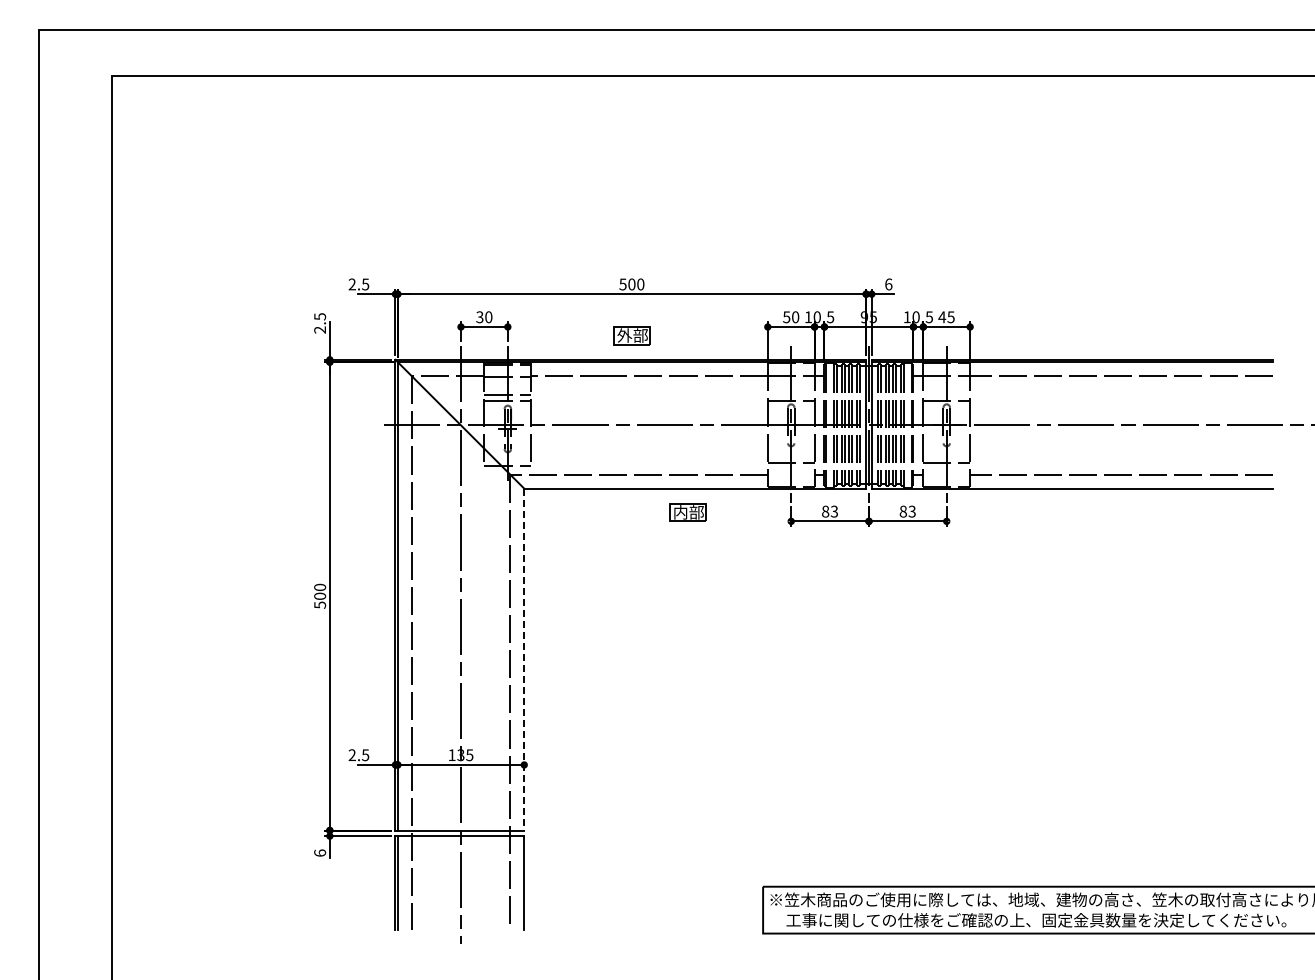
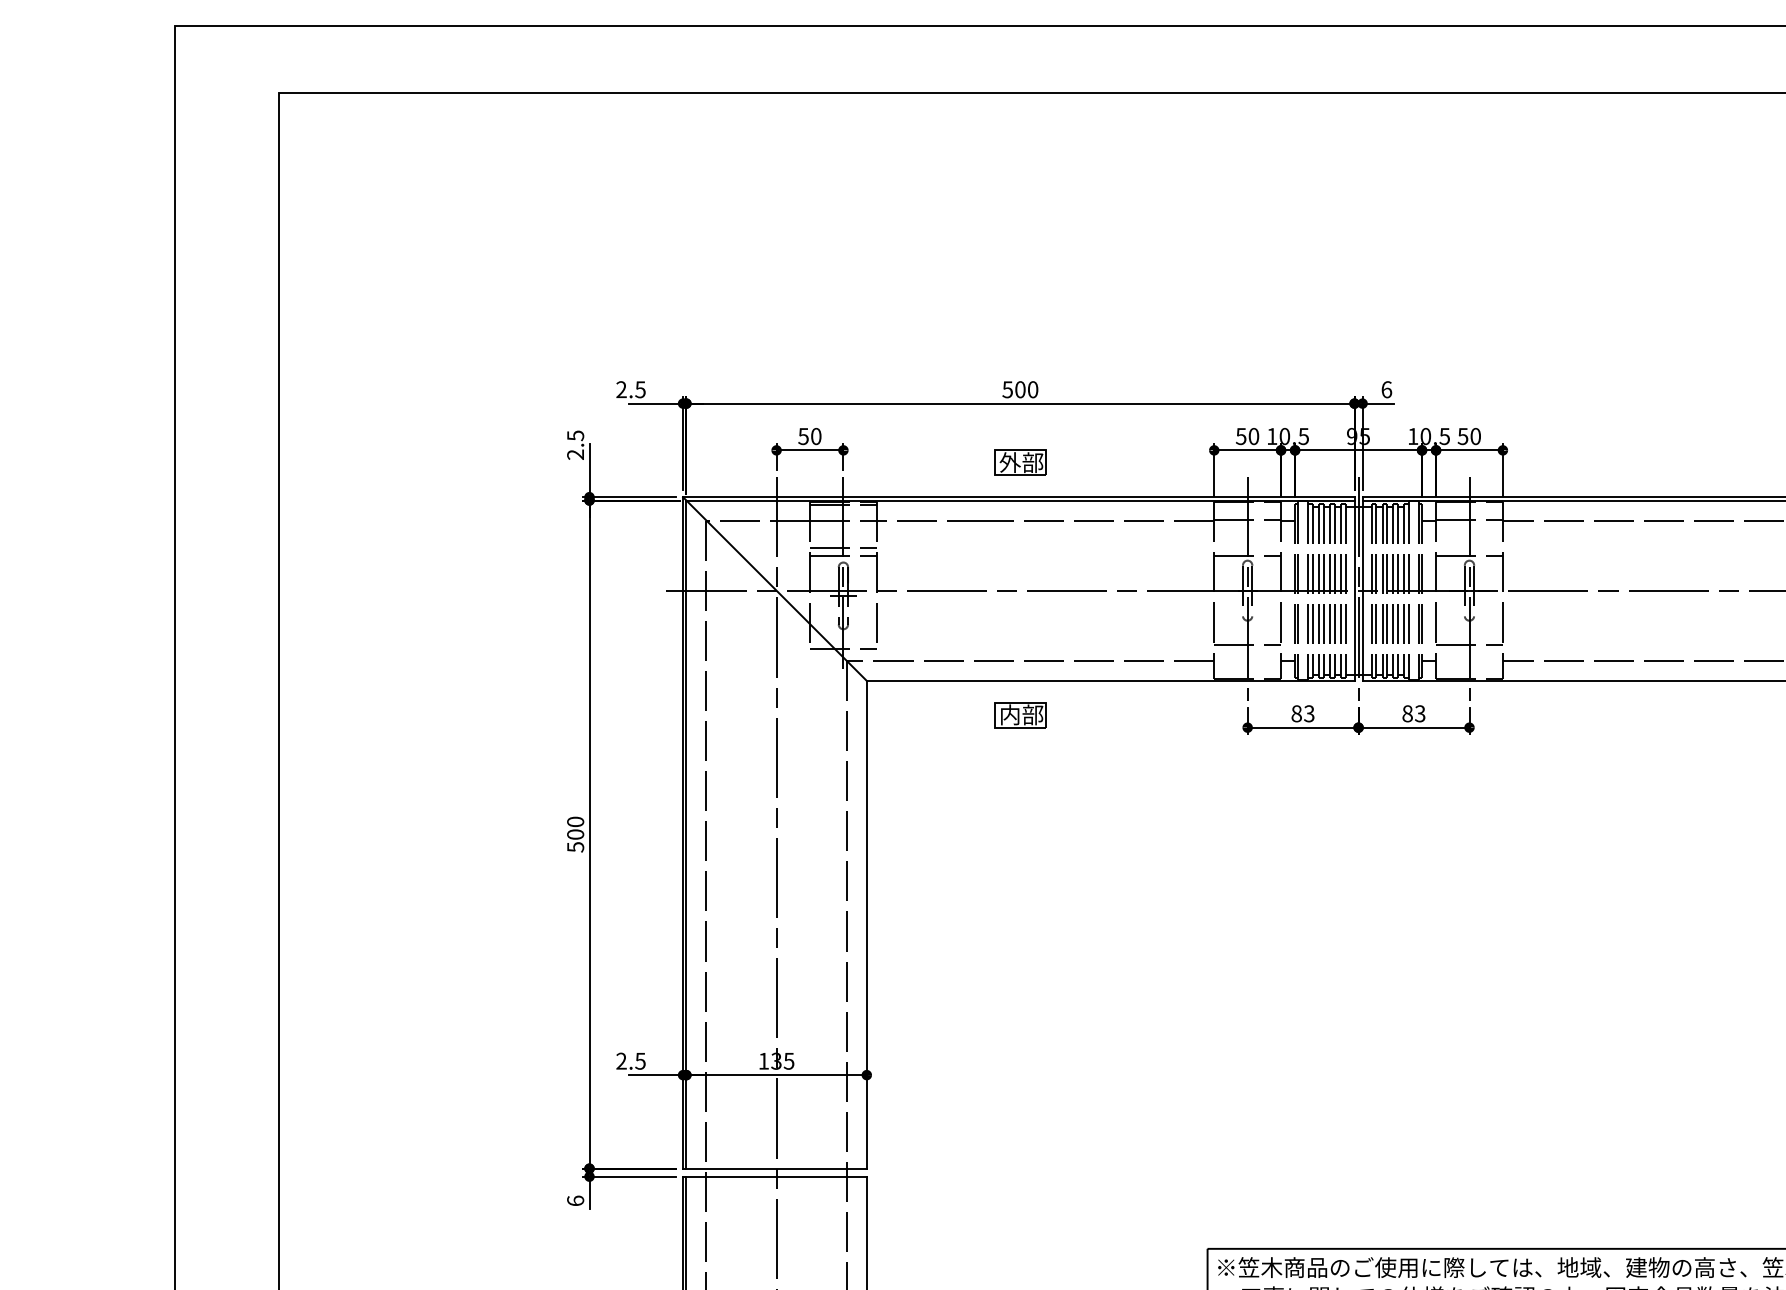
text: (479, 316) -> (802, 435), 30 -> 50
text: (946, 317) -> (1469, 436), 45 -> 50
part: (687, 512) -> (1019, 715), moved
line: (524, 659) -> (867, 924), dashed -> solid

